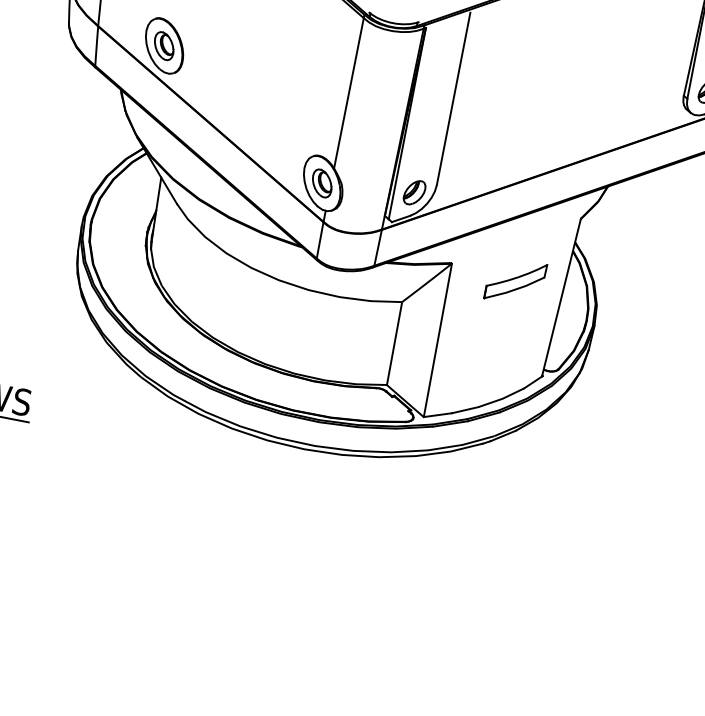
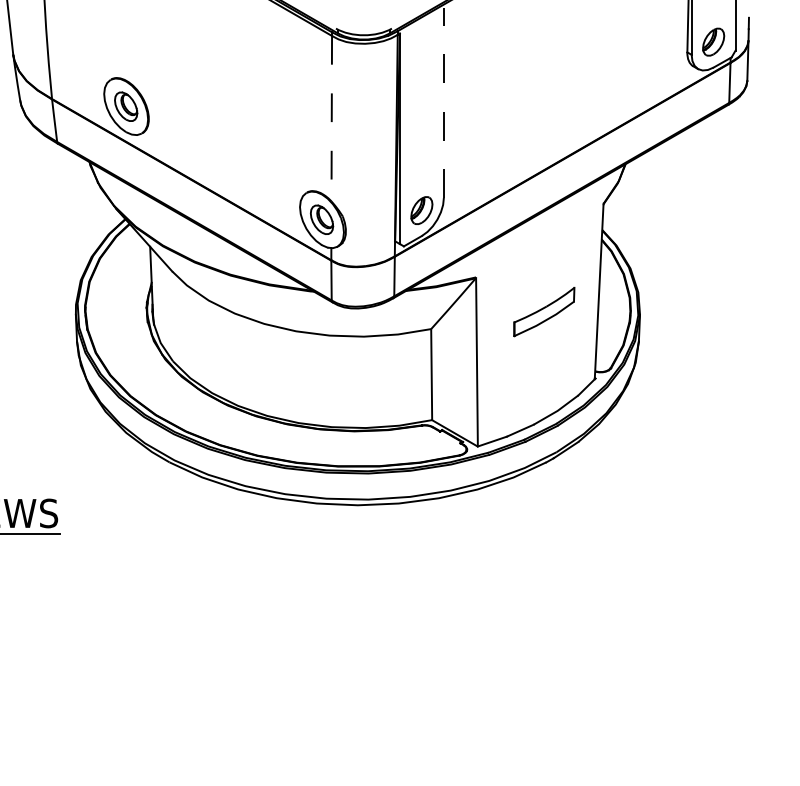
line: (348, 93) -> (331, 118), solid -> dashed
line: (453, 99) -> (443, 103), solid -> dashed
part: (515, 281) -> (544, 311), moved

